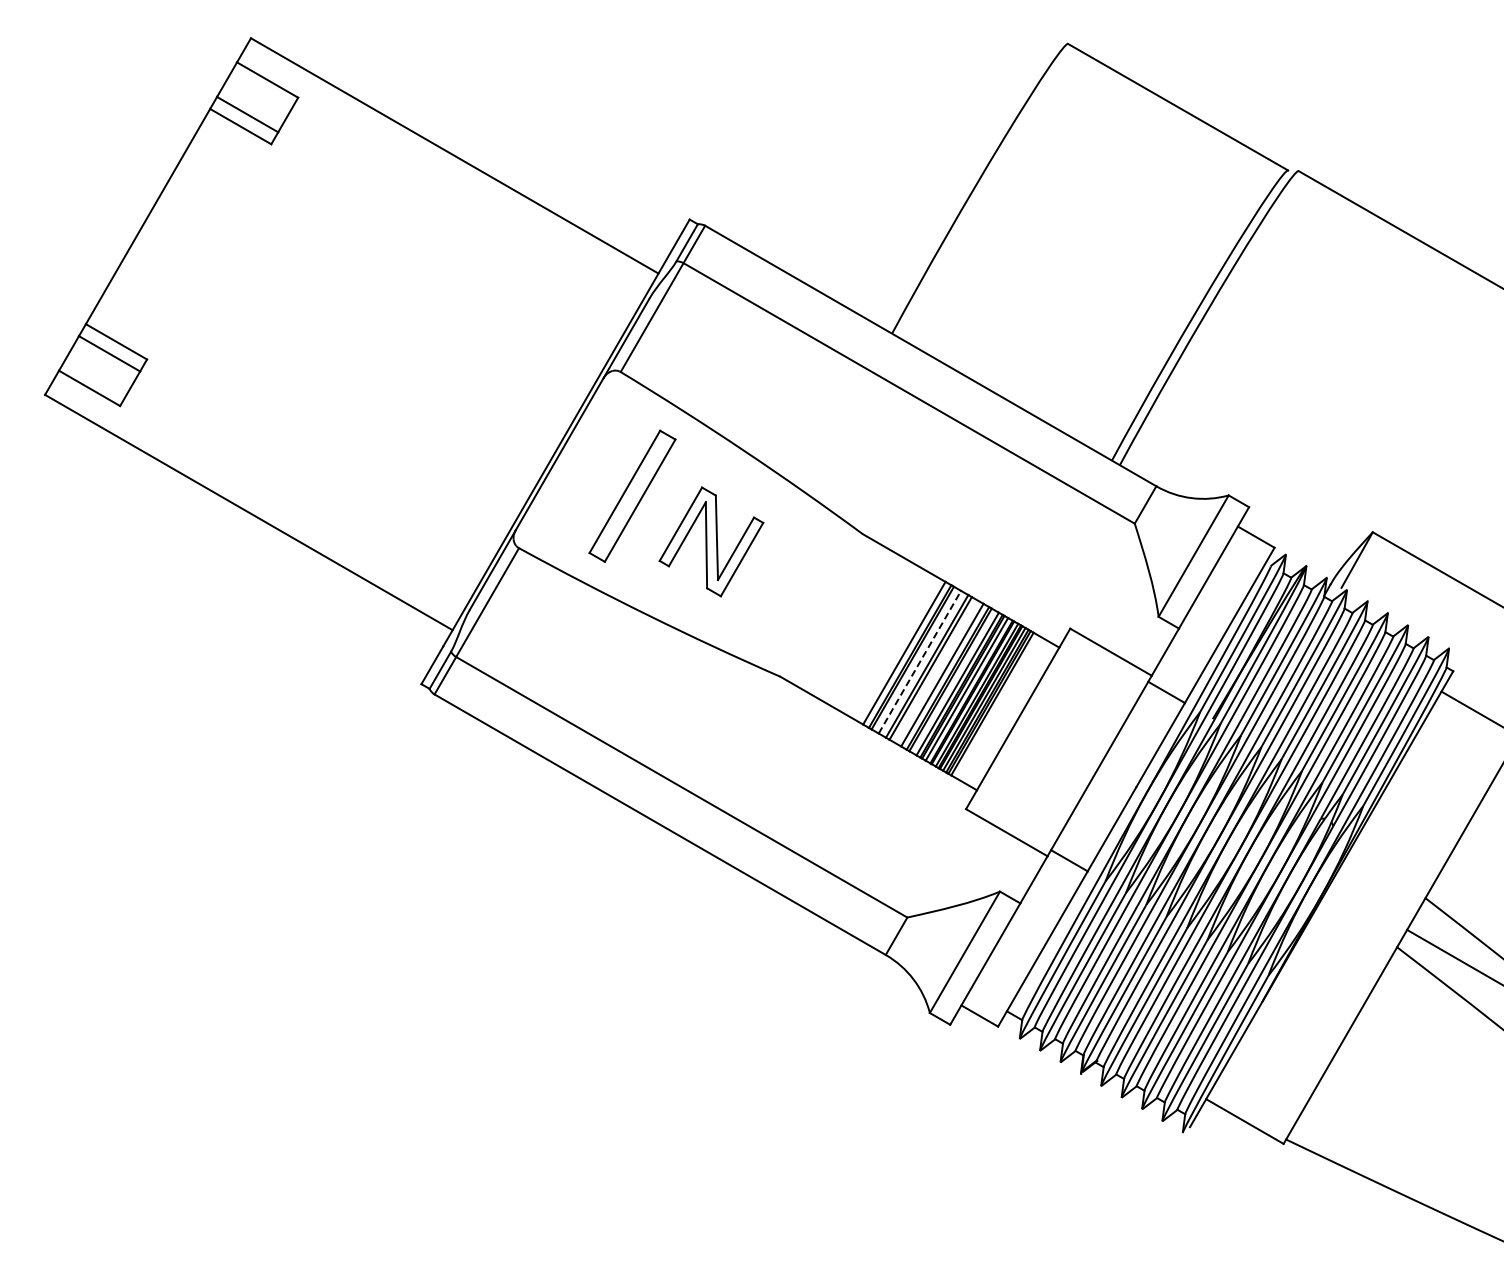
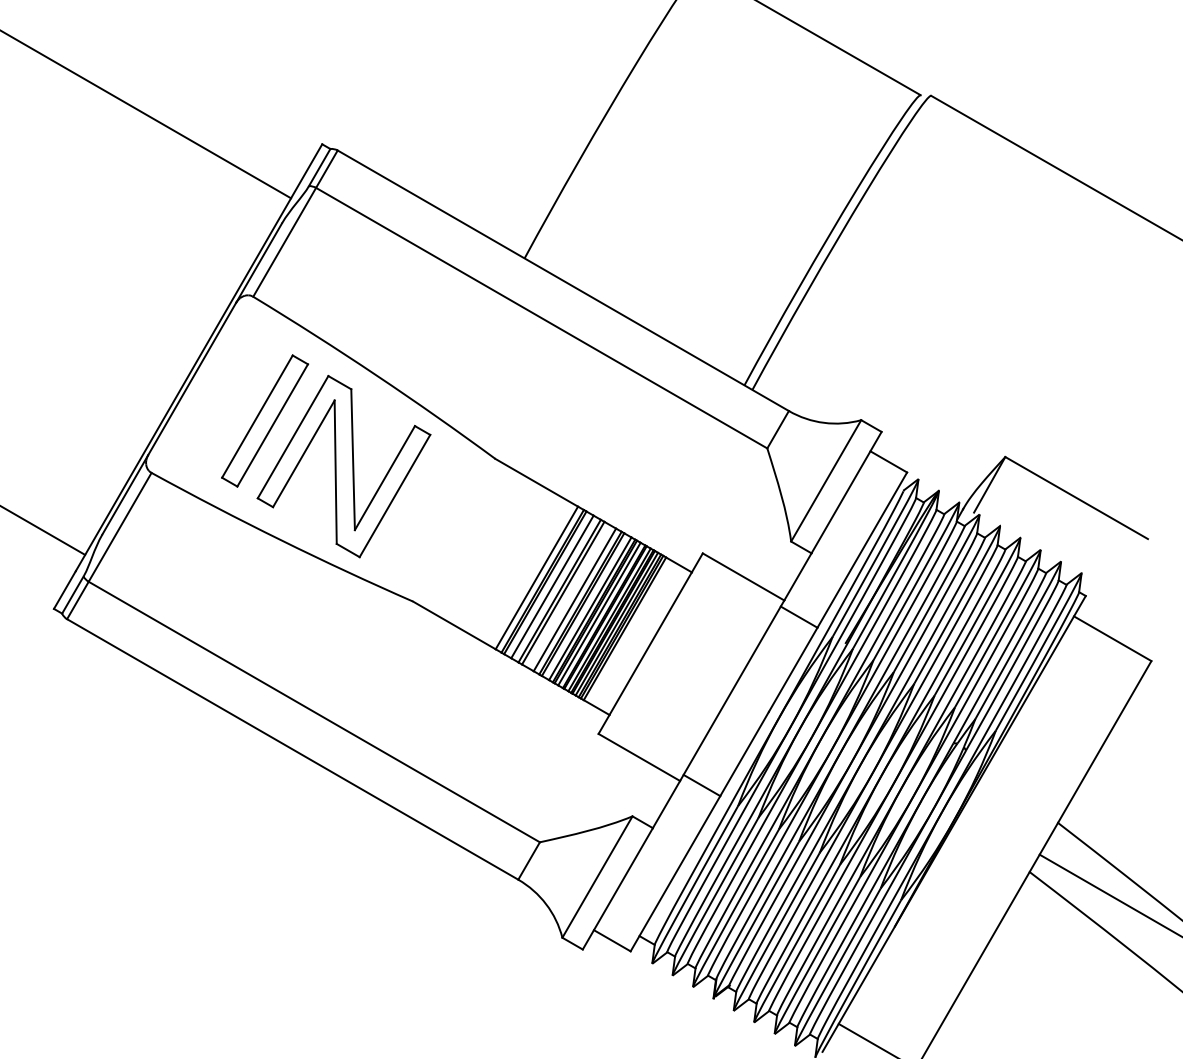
part: (711, 541) -> (344, 466), size x1.67
line: (920, 661) -> (553, 586), dashed -> solid

